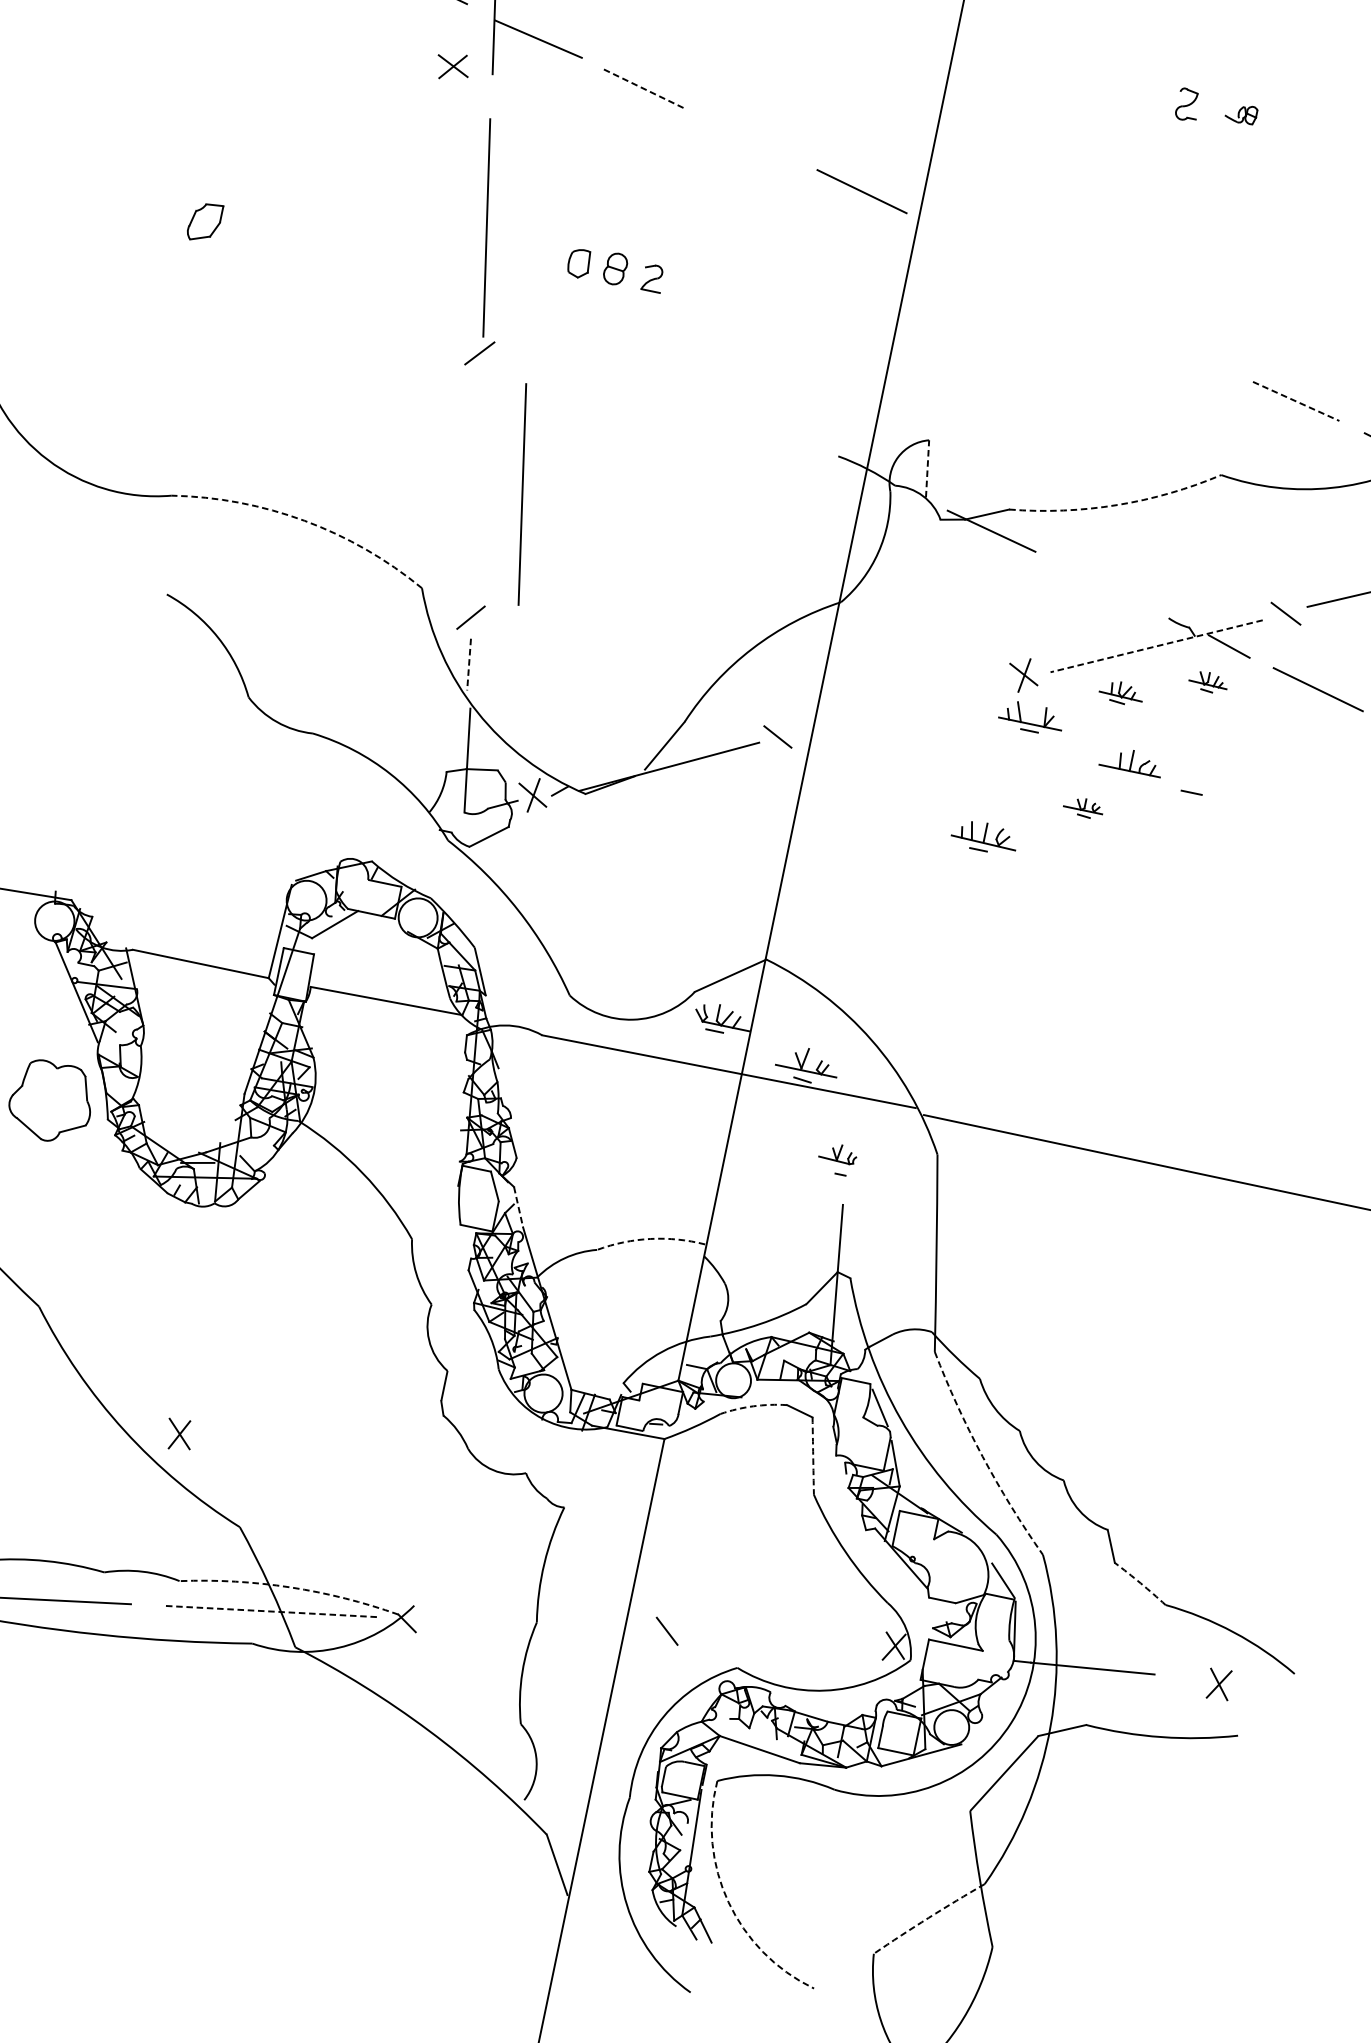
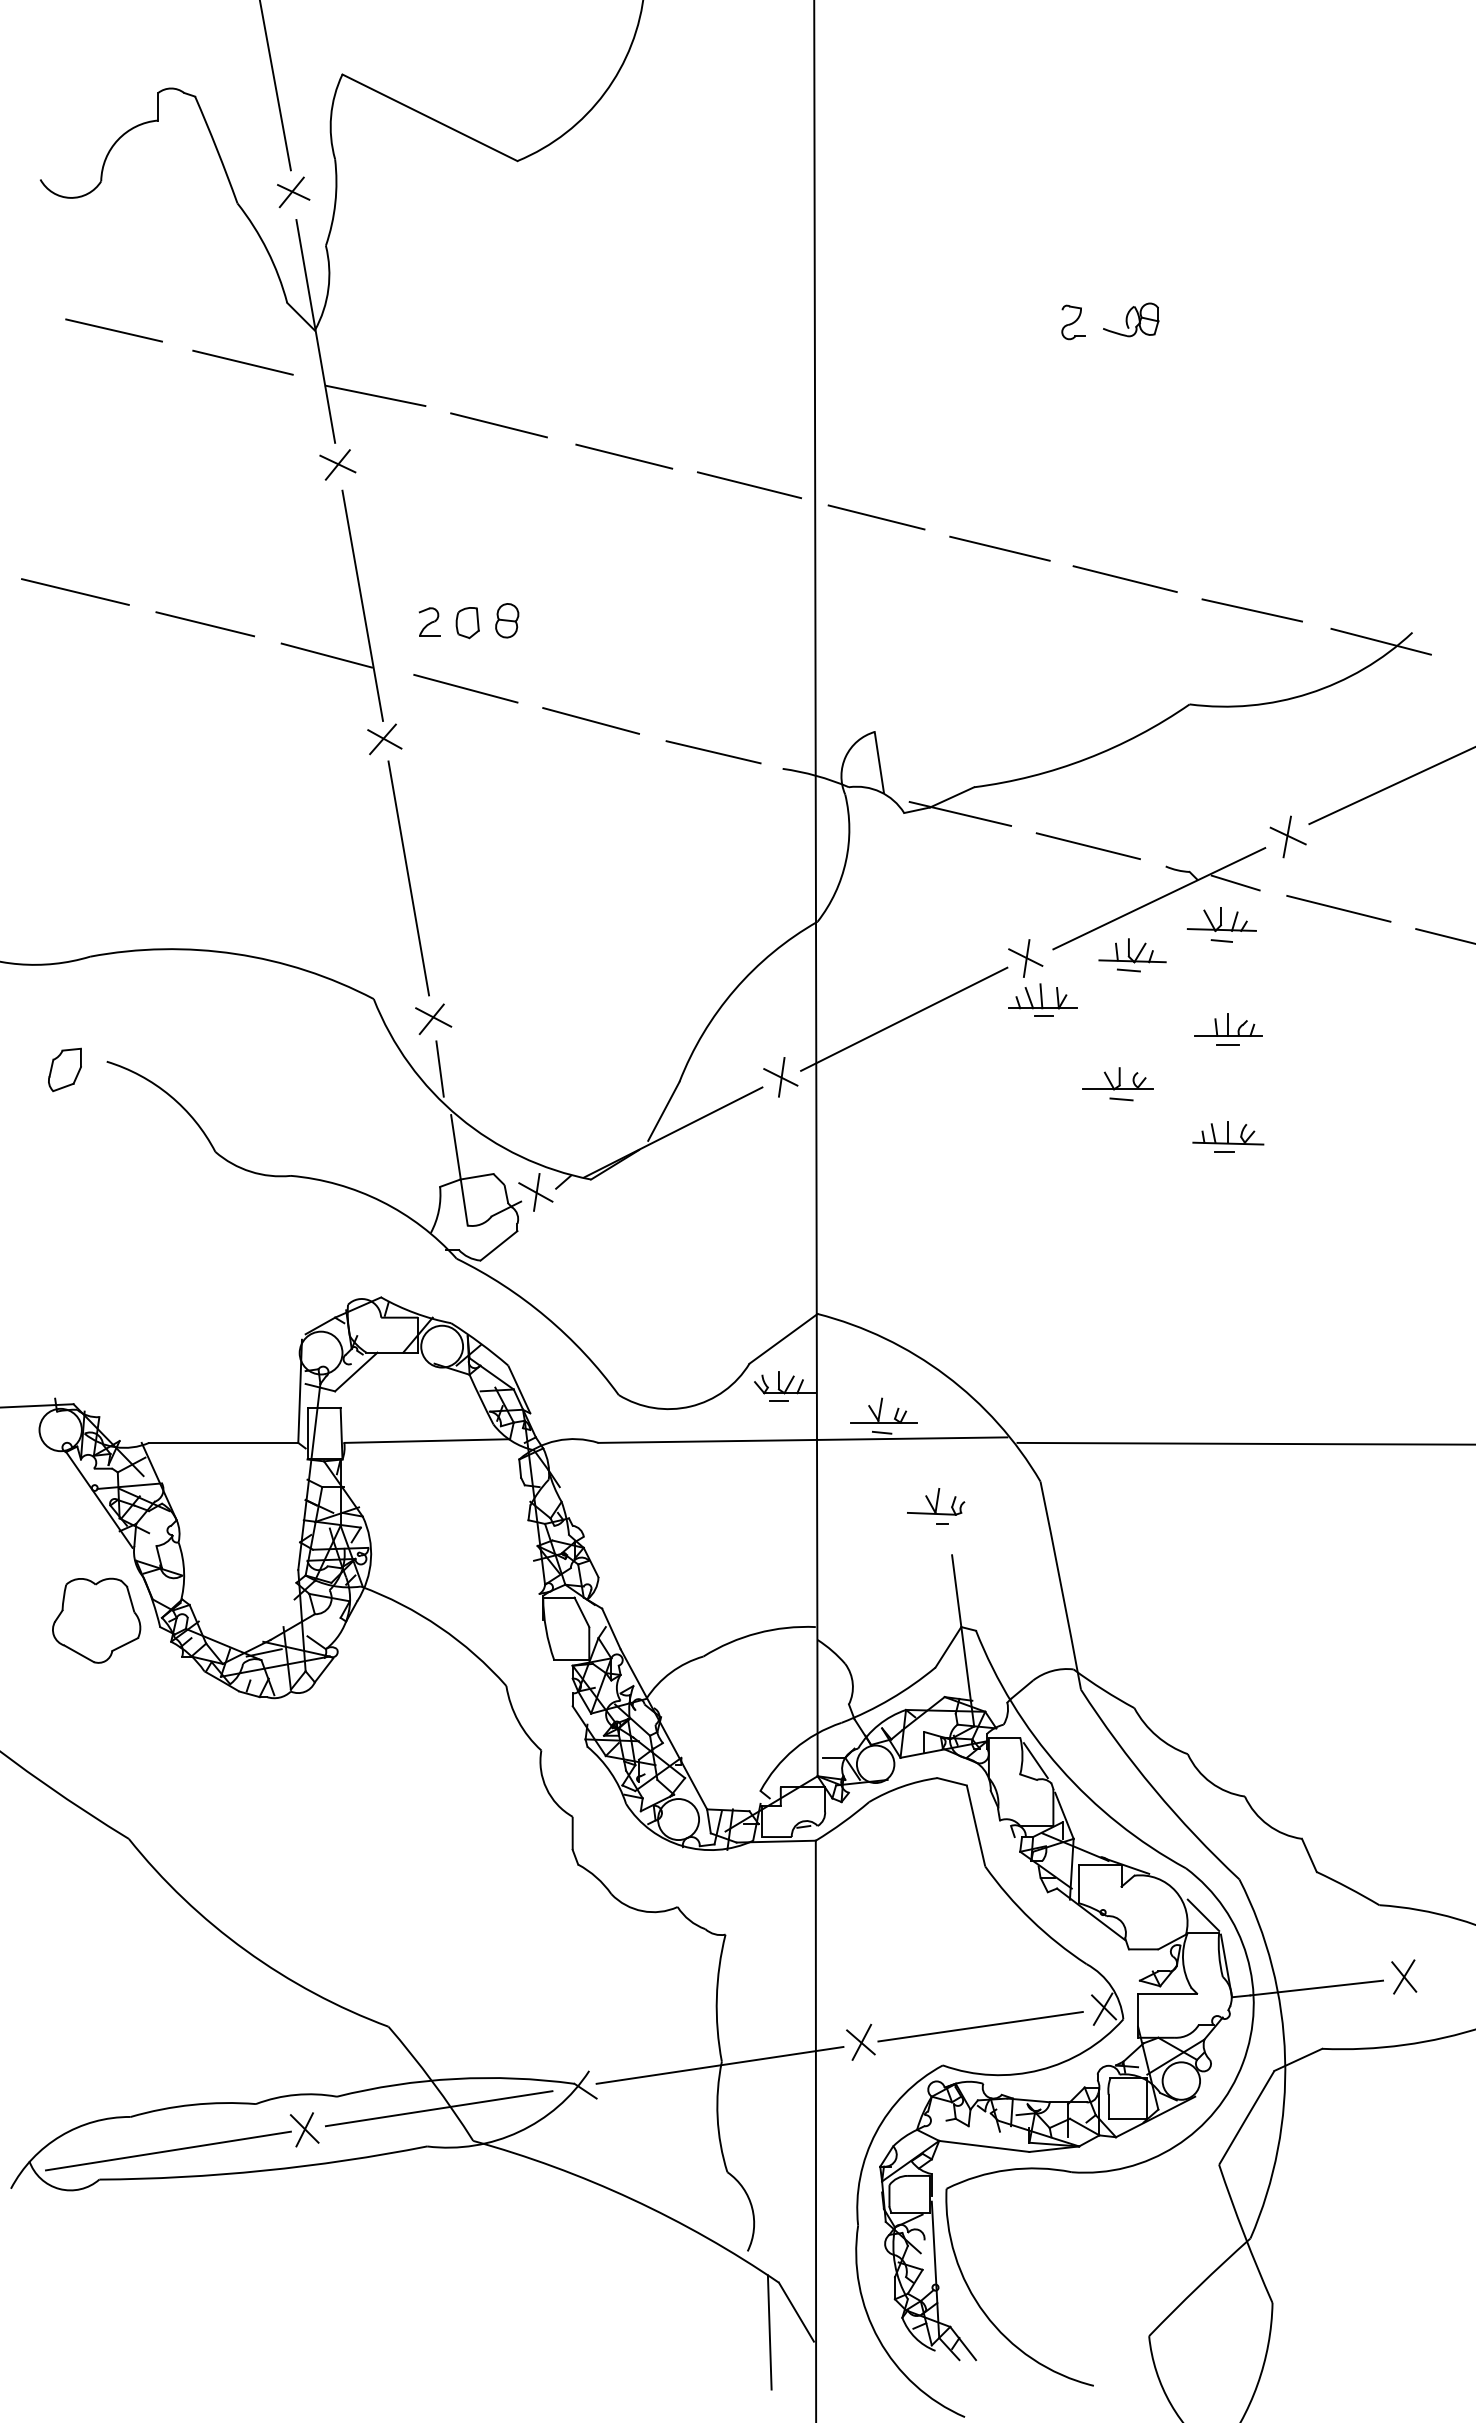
part: (452, 66) -> (337, 464), moved
line: (645, 89) -> (499, 425), dashed -> solid
part: (1241, 113) -> (1131, 319), size x1.67
line: (753, 141) -> (624, 456), added
line: (227, 160) -> (75, 591), added
line: (339, 215) -> (205, 624), added
part: (204, 221) -> (64, 1069), moved
line: (971, 245) -> (876, 517), added
line: (444, 266) -> (326, 655), added
part: (653, 277) -> (429, 621), moved
line: (1077, 296) -> (999, 548), added
line: (564, 322) -> (465, 688), added
line: (1185, 348) -> (1124, 579), added
line: (481, 353) -> (384, 739), added
line: (673, 375) -> (591, 720), added
line: (1296, 401) -> (1252, 610), dashed -> solid
line: (778, 428) -> (713, 752), added
line: (927, 468) -> (879, 762), dashed -> solid
line: (522, 494) -> (408, 878), moved
arc: (1117, 504) -> (1086, 758), dashed -> solid
arc: (304, 520) -> (235, 953), dashed -> solid
line: (1101, 585) -> (1087, 846), added
line: (1284, 613) -> (1286, 836), added
line: (472, 616) -> (433, 1017), added
line: (1155, 645) -> (1158, 898), dashed -> solid
line: (469, 665) -> (440, 1069), dashed -> solid
part: (1208, 681) -> (1221, 924), size x1.67
part: (1121, 692) -> (1132, 955), size x1.43
line: (901, 706) -> (904, 1018), added
line: (1030, 712) -> (1041, 996), added
line: (778, 737) -> (781, 1077), added
part: (1131, 760) -> (1228, 1024), moved
part: (1083, 807) -> (1117, 1084), size x1.67
part: (984, 836) -> (1228, 1136), moved
part: (838, 1153) -> (936, 1501), size x1.43
line: (518, 1207) -> (611, 1629), dashed -> solid
arc: (650, 1239) -> (757, 1633), dashed -> solid
arc: (753, 1406) -> (902, 1786), dashed -> solid
part: (179, 1434) -> (304, 2129), moved
arc: (813, 1455) -> (976, 1825), dashed -> solid
arc: (982, 1456) -> (1154, 1789), dashed -> solid
arc: (1140, 1583) -> (1348, 1887), dashed -> solid
arc: (291, 1587) -> (455, 2078), dashed -> solid
line: (270, 1611) -> (439, 2108), dashed -> solid
line: (534, 1624) -> (719, 2064), added
line: (667, 1630) -> (861, 2041), added
line: (779, 1639) -> (980, 2026), added
part: (1219, 1684) -> (1404, 1976), moved
line: (528, 1878) -> (769, 2332), added
arc: (728, 1901) -> (984, 2313), dashed -> solid
arc: (928, 1917) -> (1198, 2286), dashed -> solid

